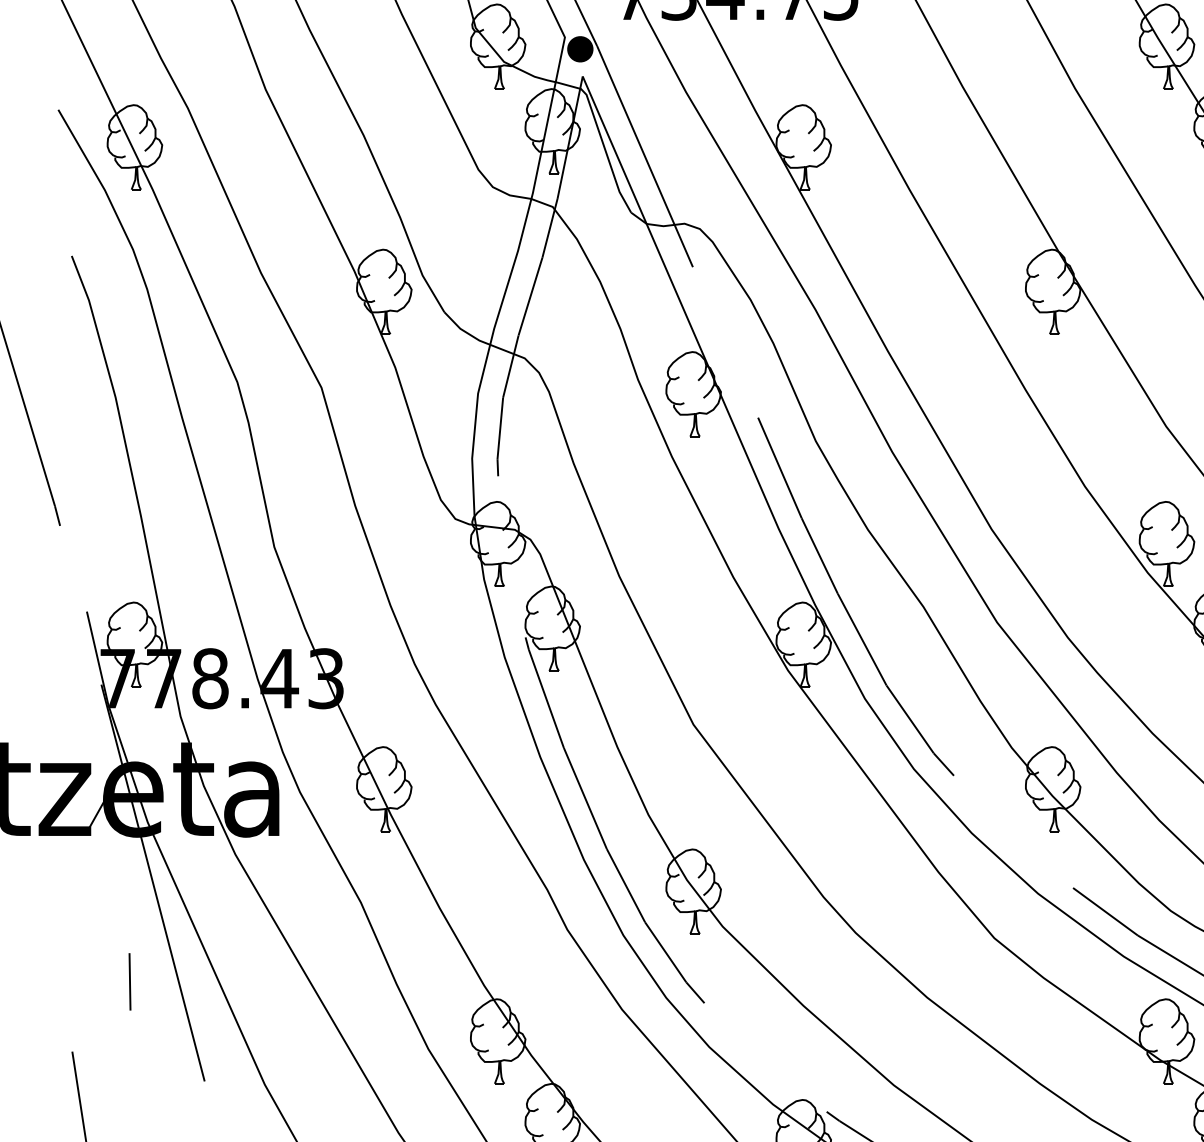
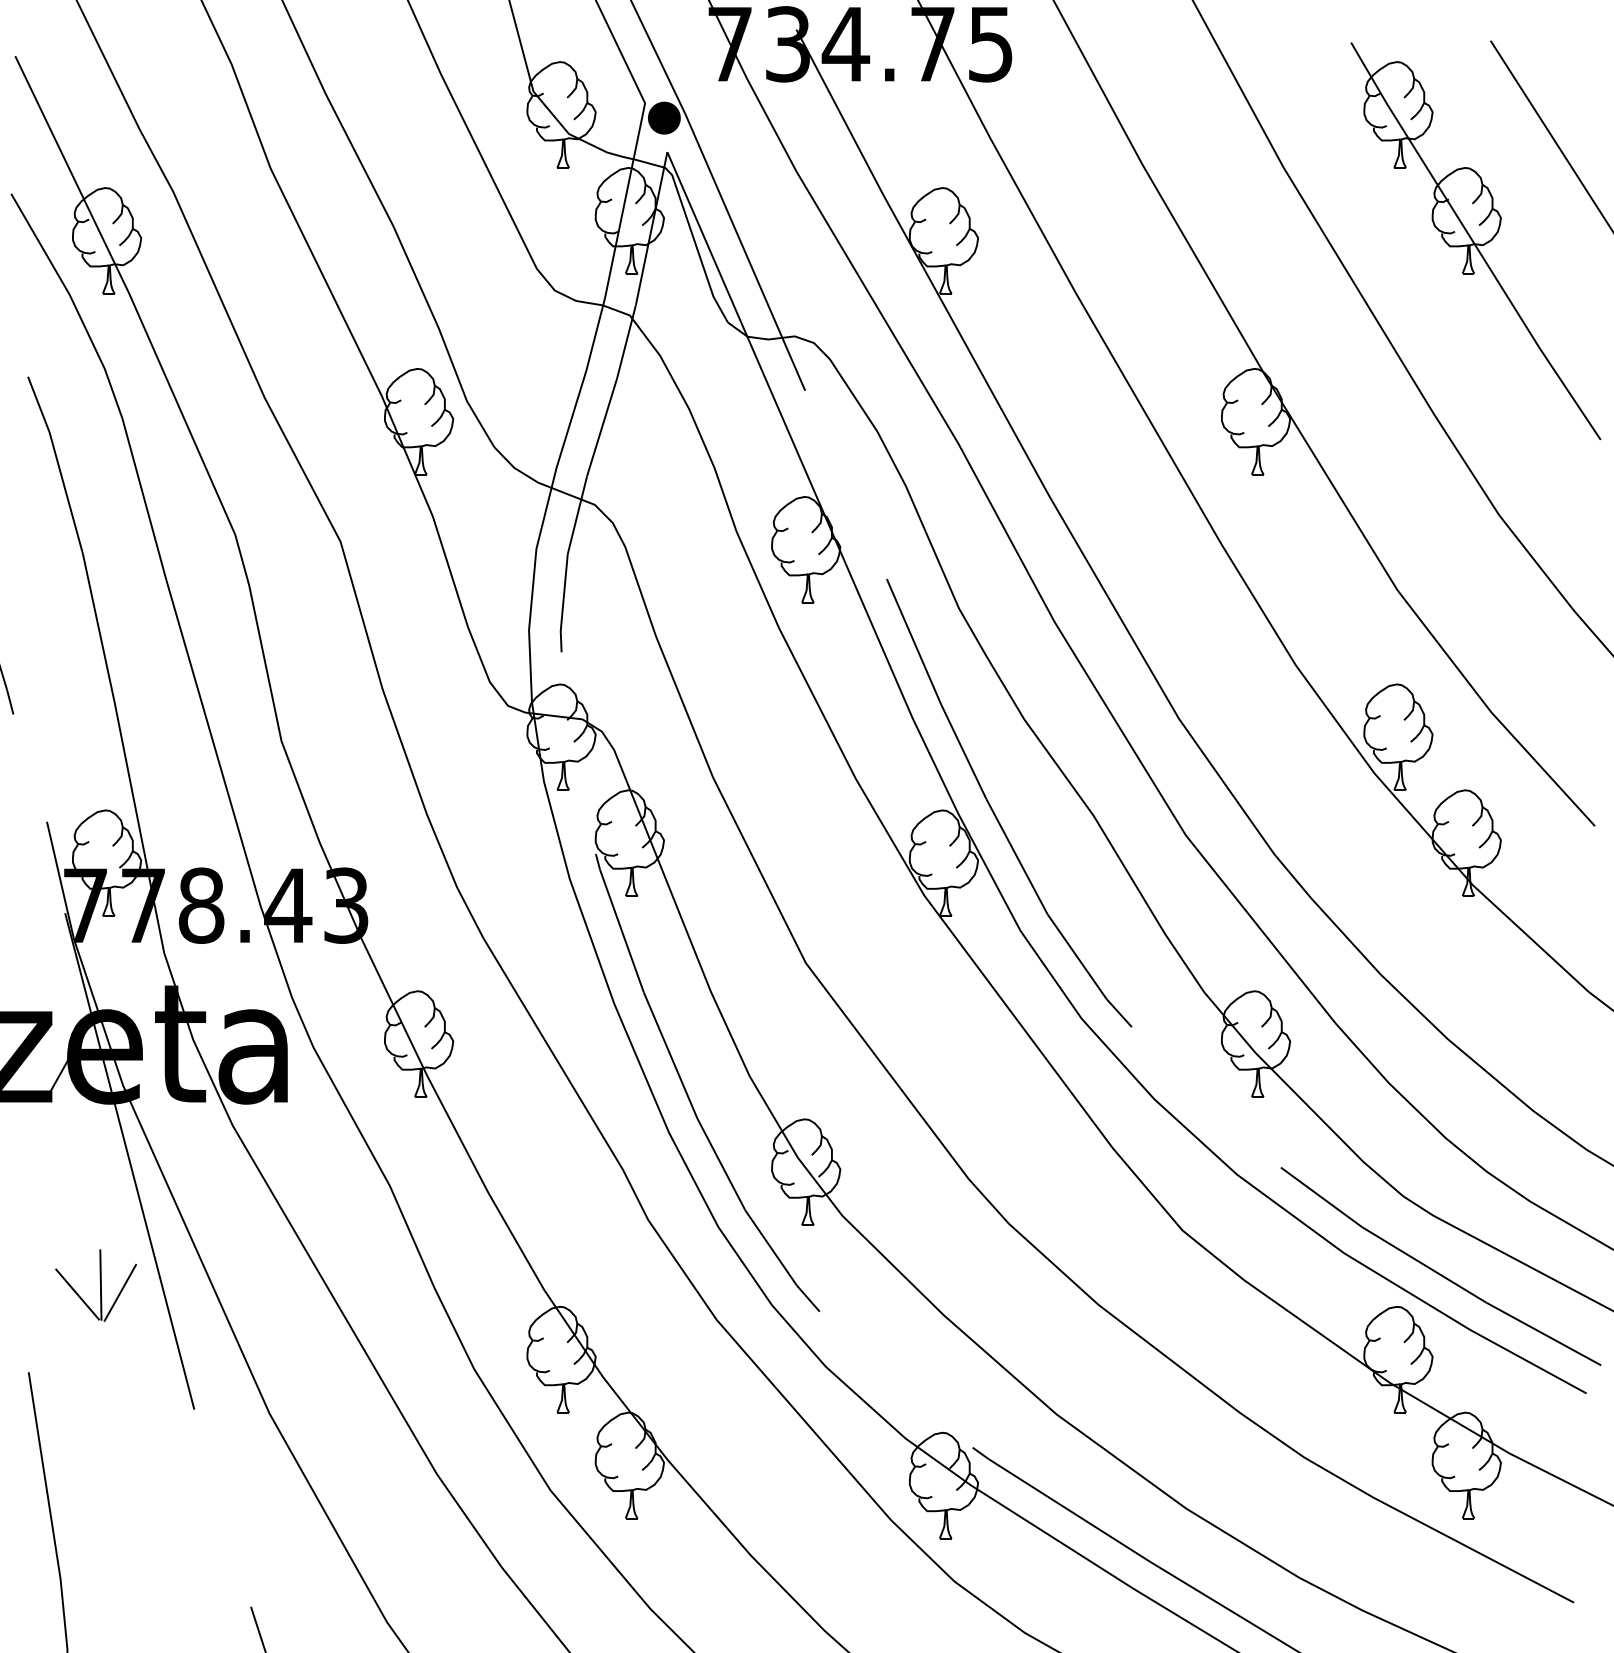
line: (145, 987) -> (120, 1292), added
line: (111, 989) -> (77, 1294), added

